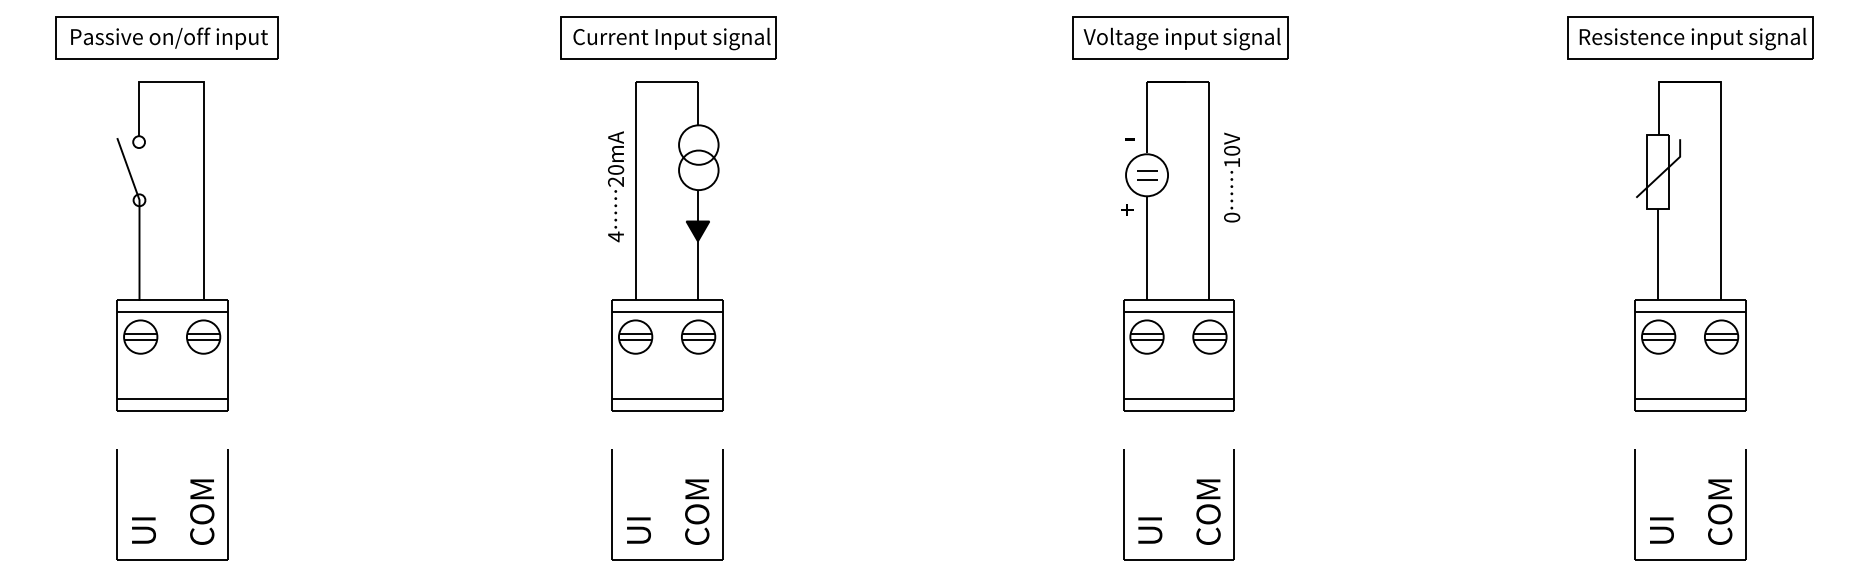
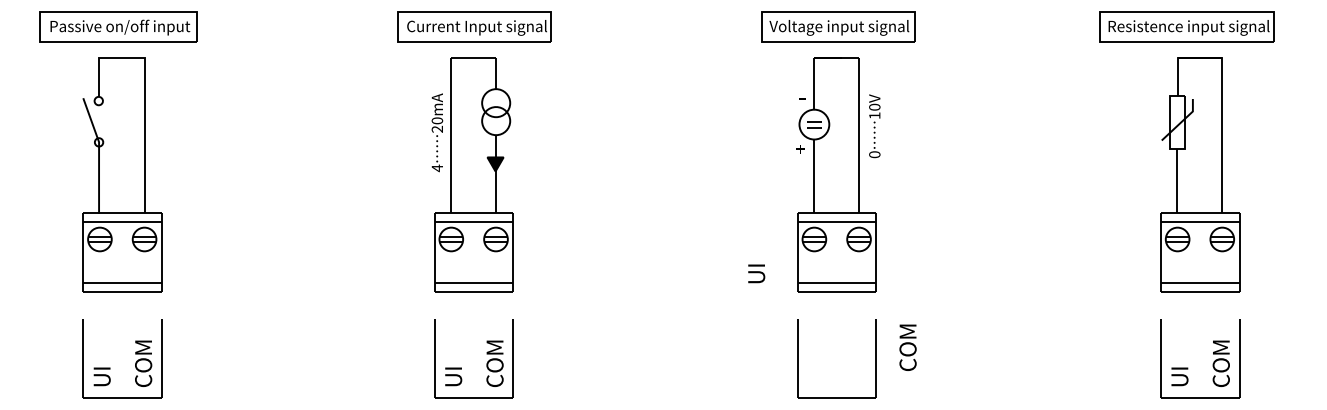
part: (1689, 37) -> (1186, 26), moved
text: (1207, 511) -> (907, 347), moved
text: (1150, 530) -> (756, 273), moved

